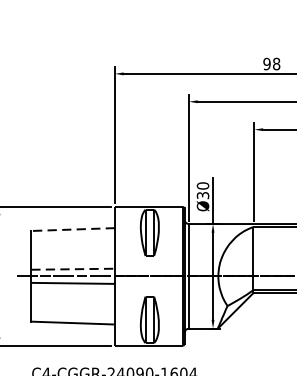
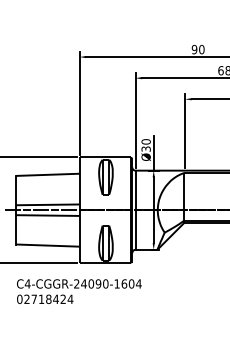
text: (276, 63) -> (201, 49), 98 -> 90
line: (72, 229) -> (47, 174), dashed -> solid
line: (72, 268) -> (47, 204), dashed -> solid

